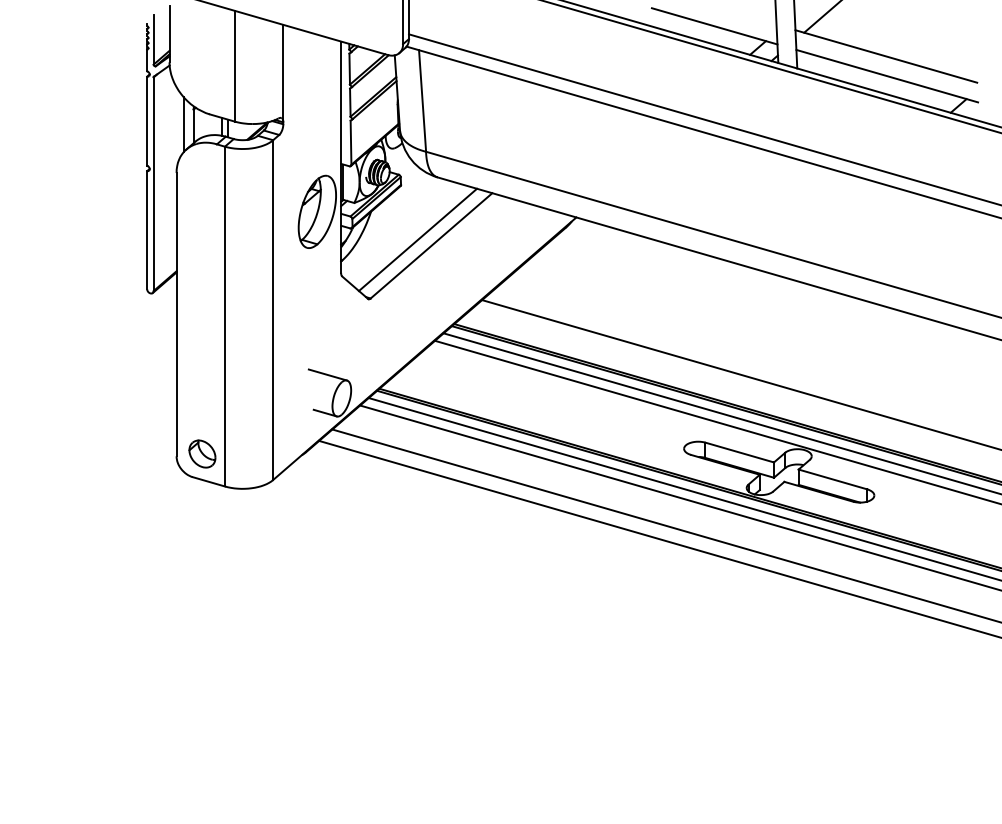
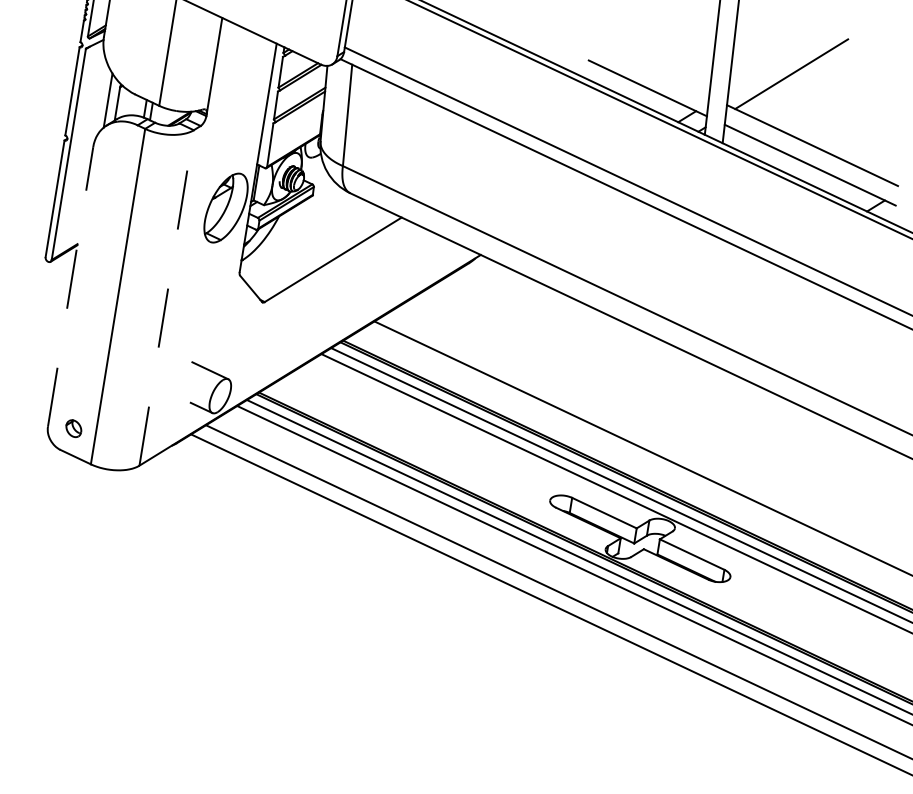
line: (417, 239) -> (320, 251), removed
line: (273, 310) -> (166, 298), solid -> dashed
line: (176, 314) -> (70, 286), solid -> dashed
part: (202, 453) -> (73, 428), size x0.6

